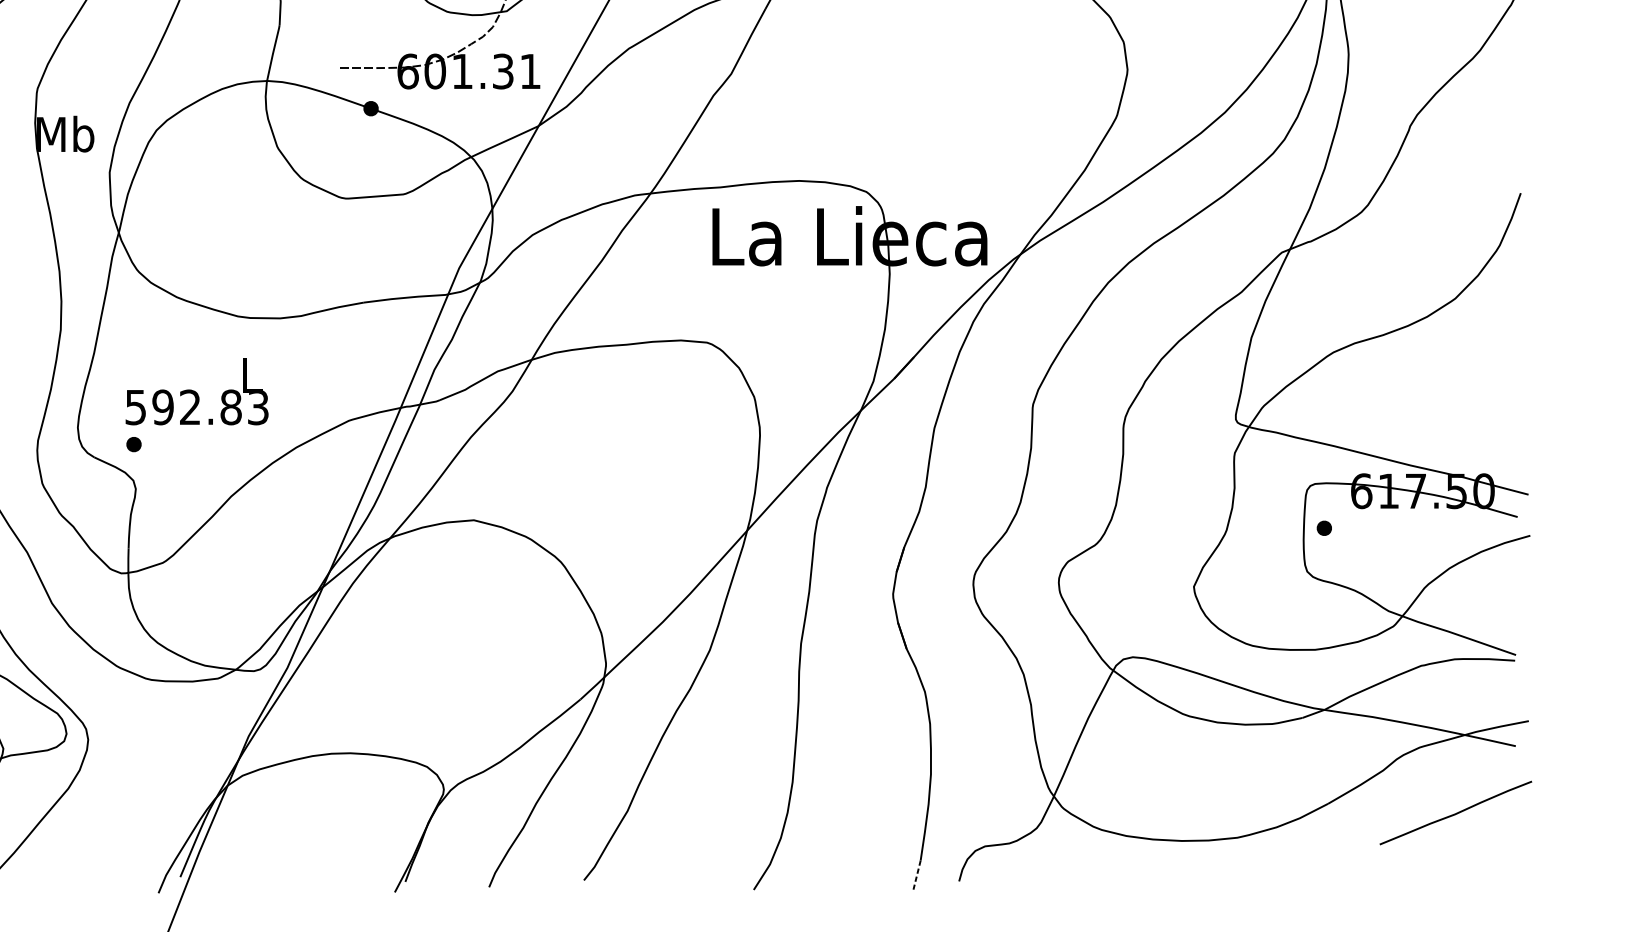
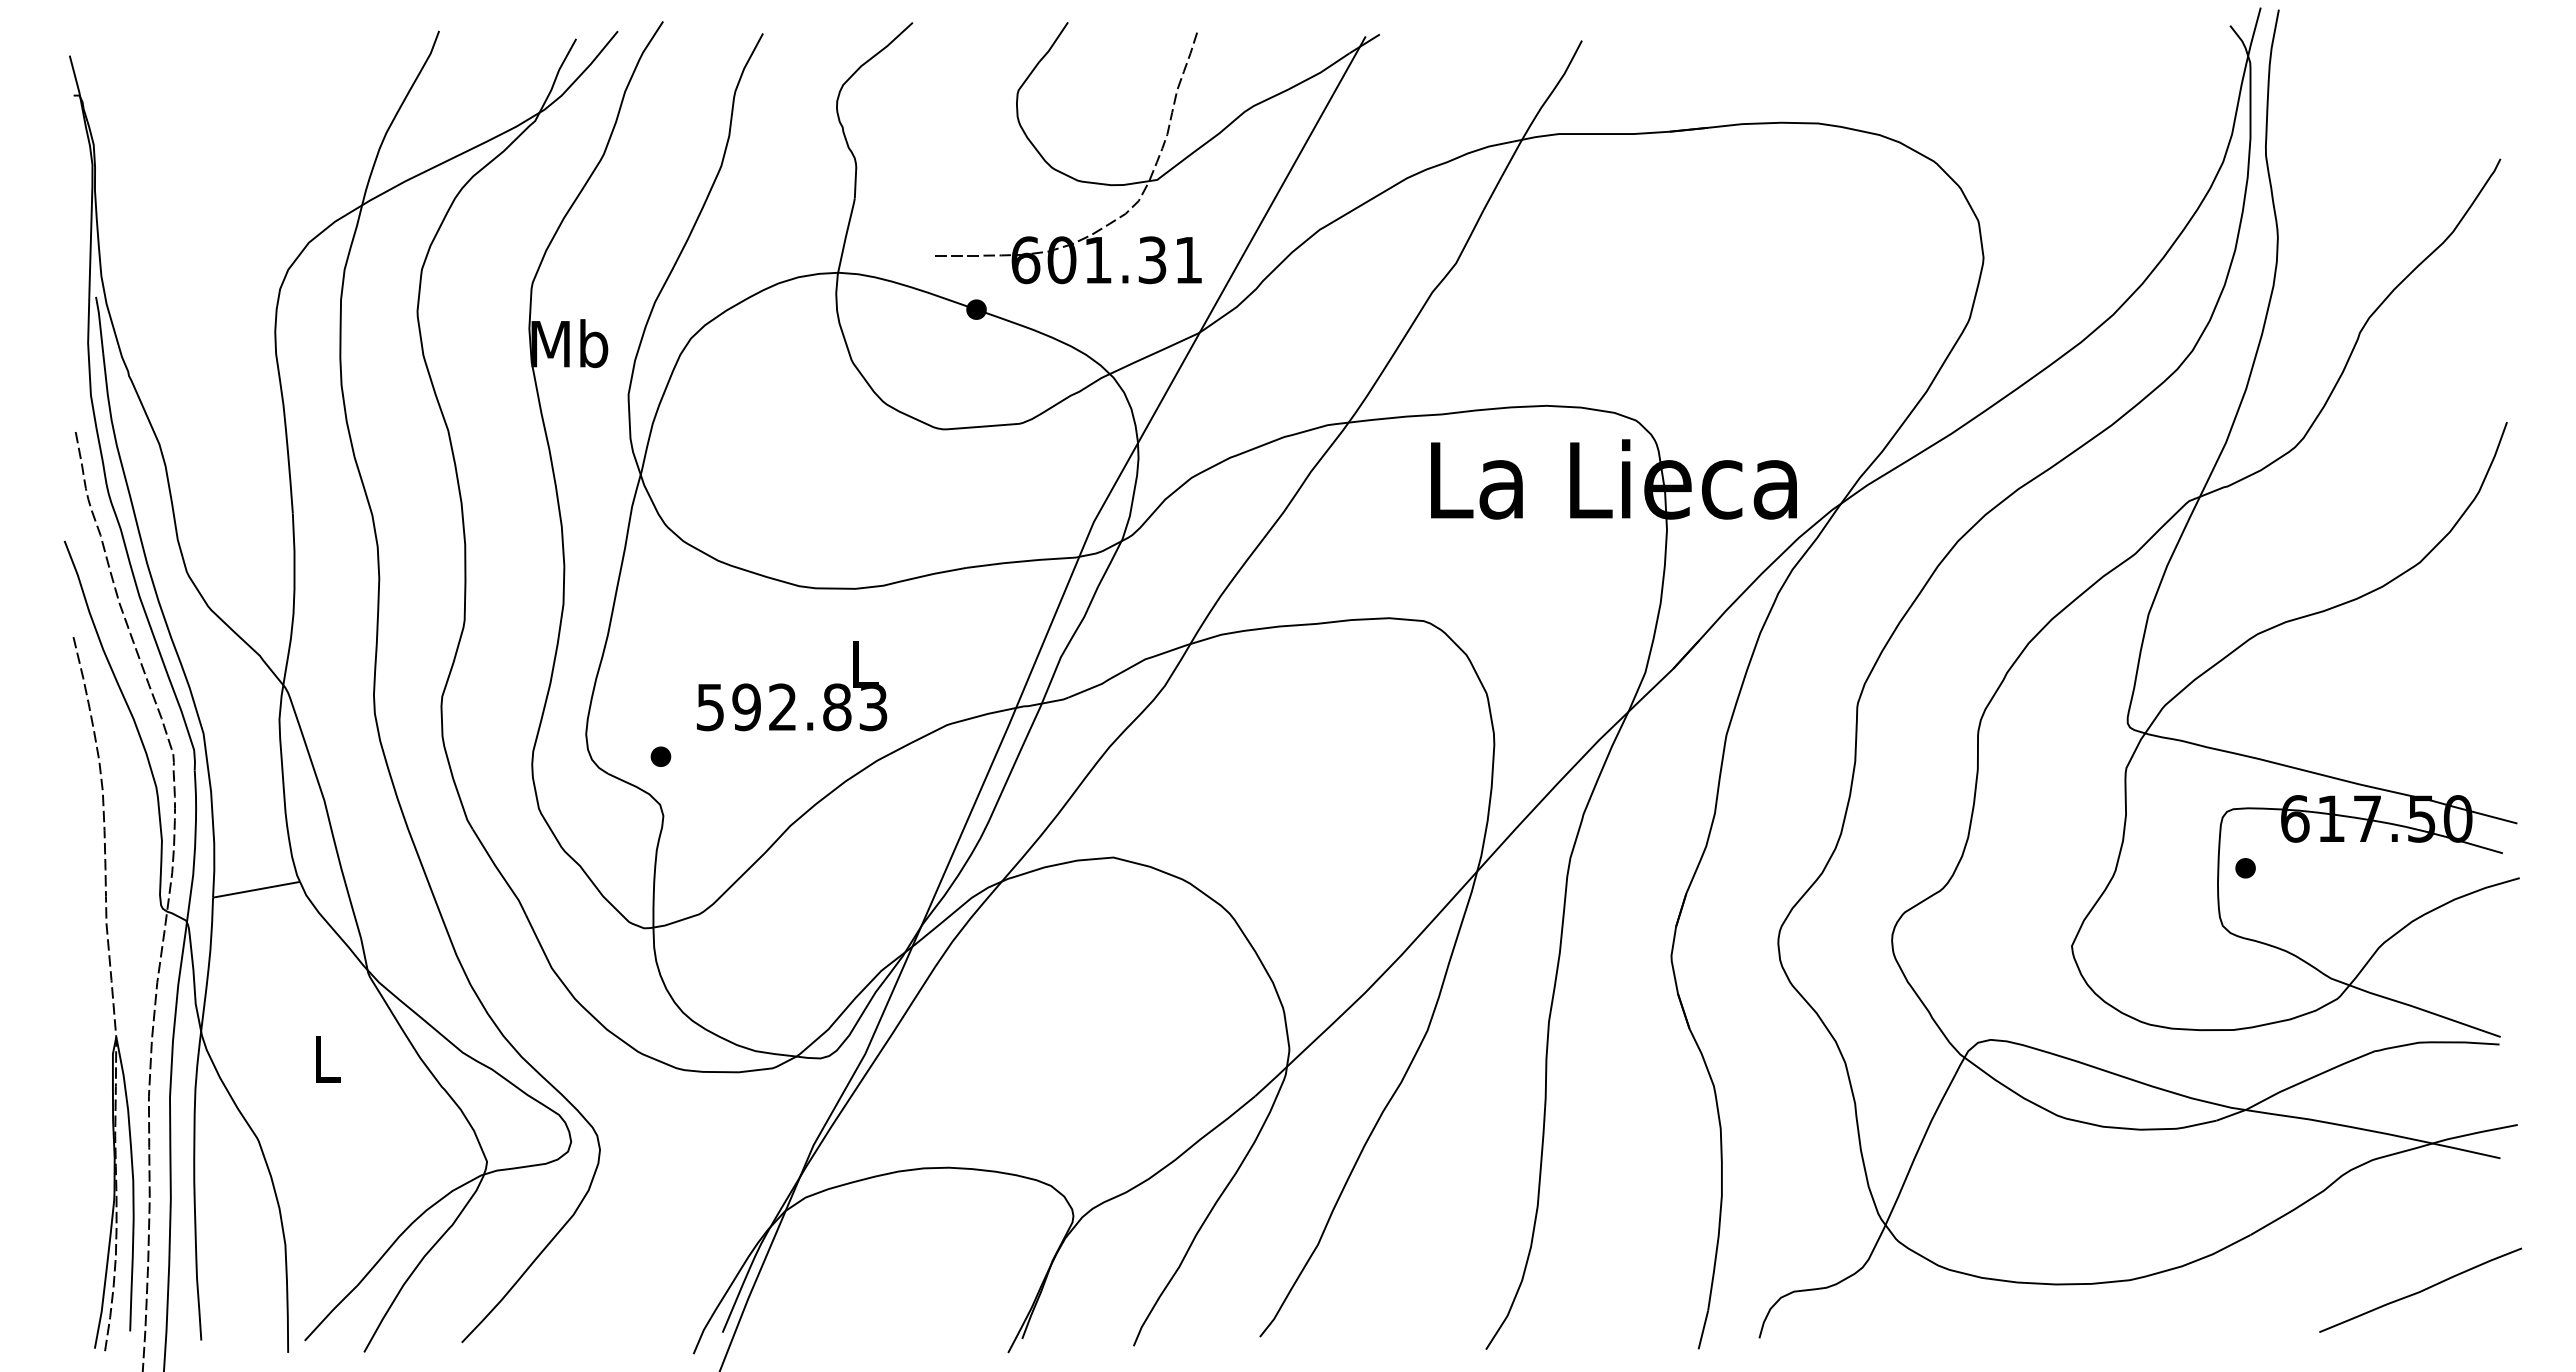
text: (197, 391) -> (792, 686), moved
curve: (1455, 813) -> (2420, 1290), moved
line: (917, 874) -> (1703, 1329), dashed -> solid

